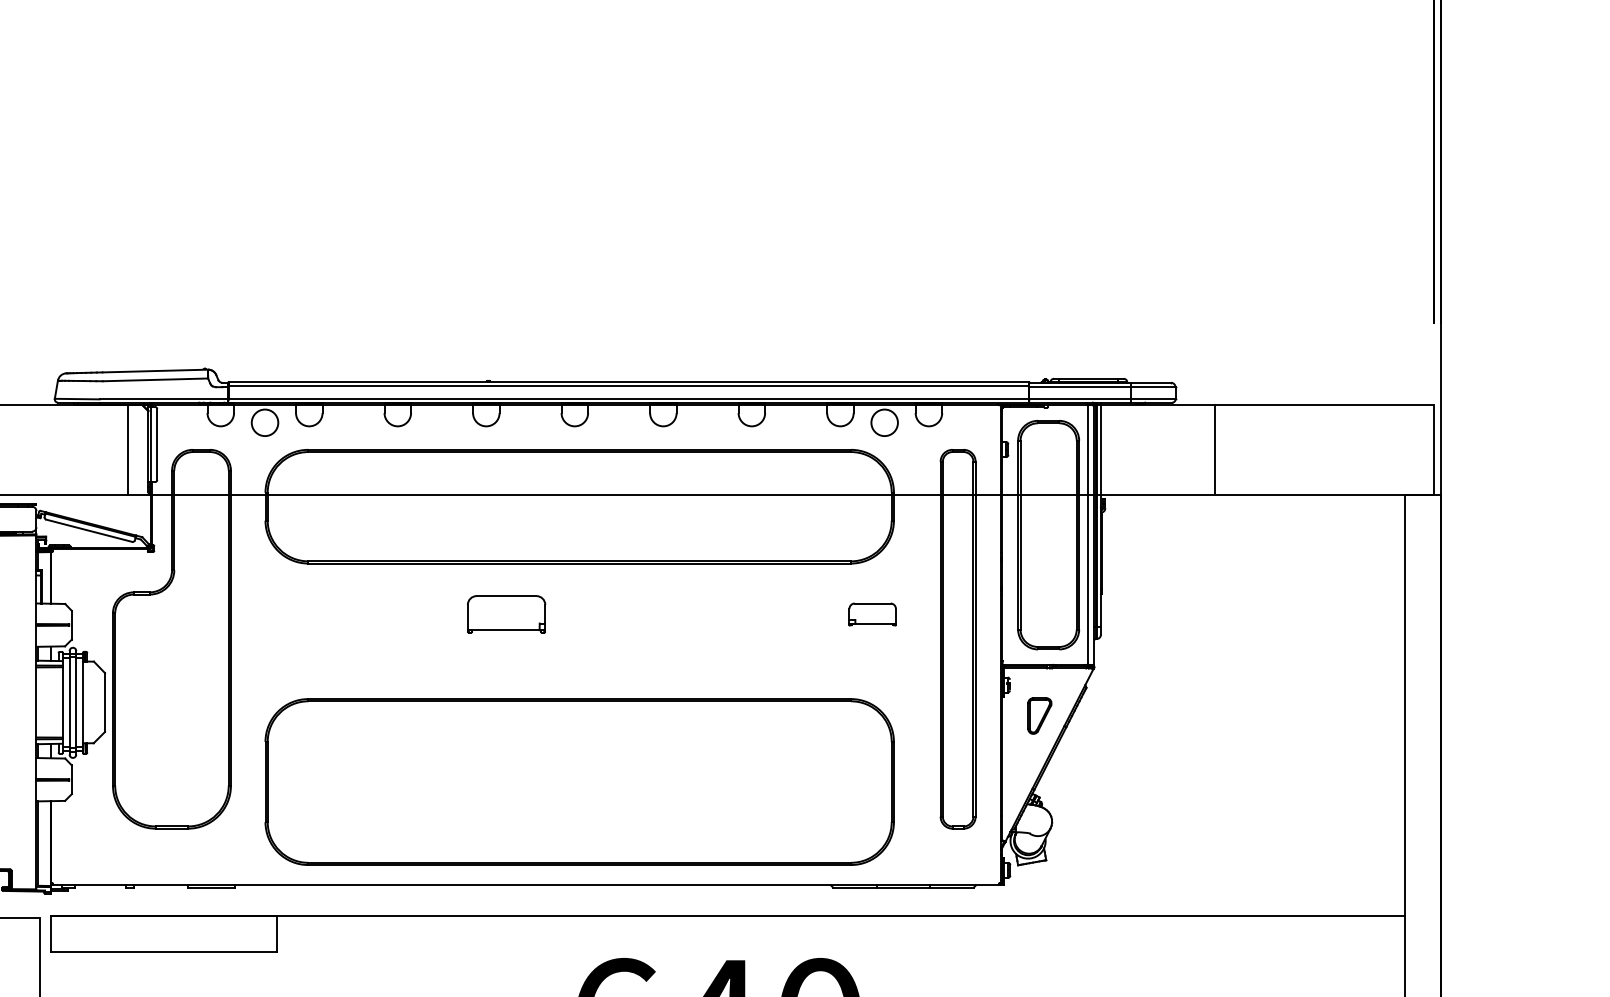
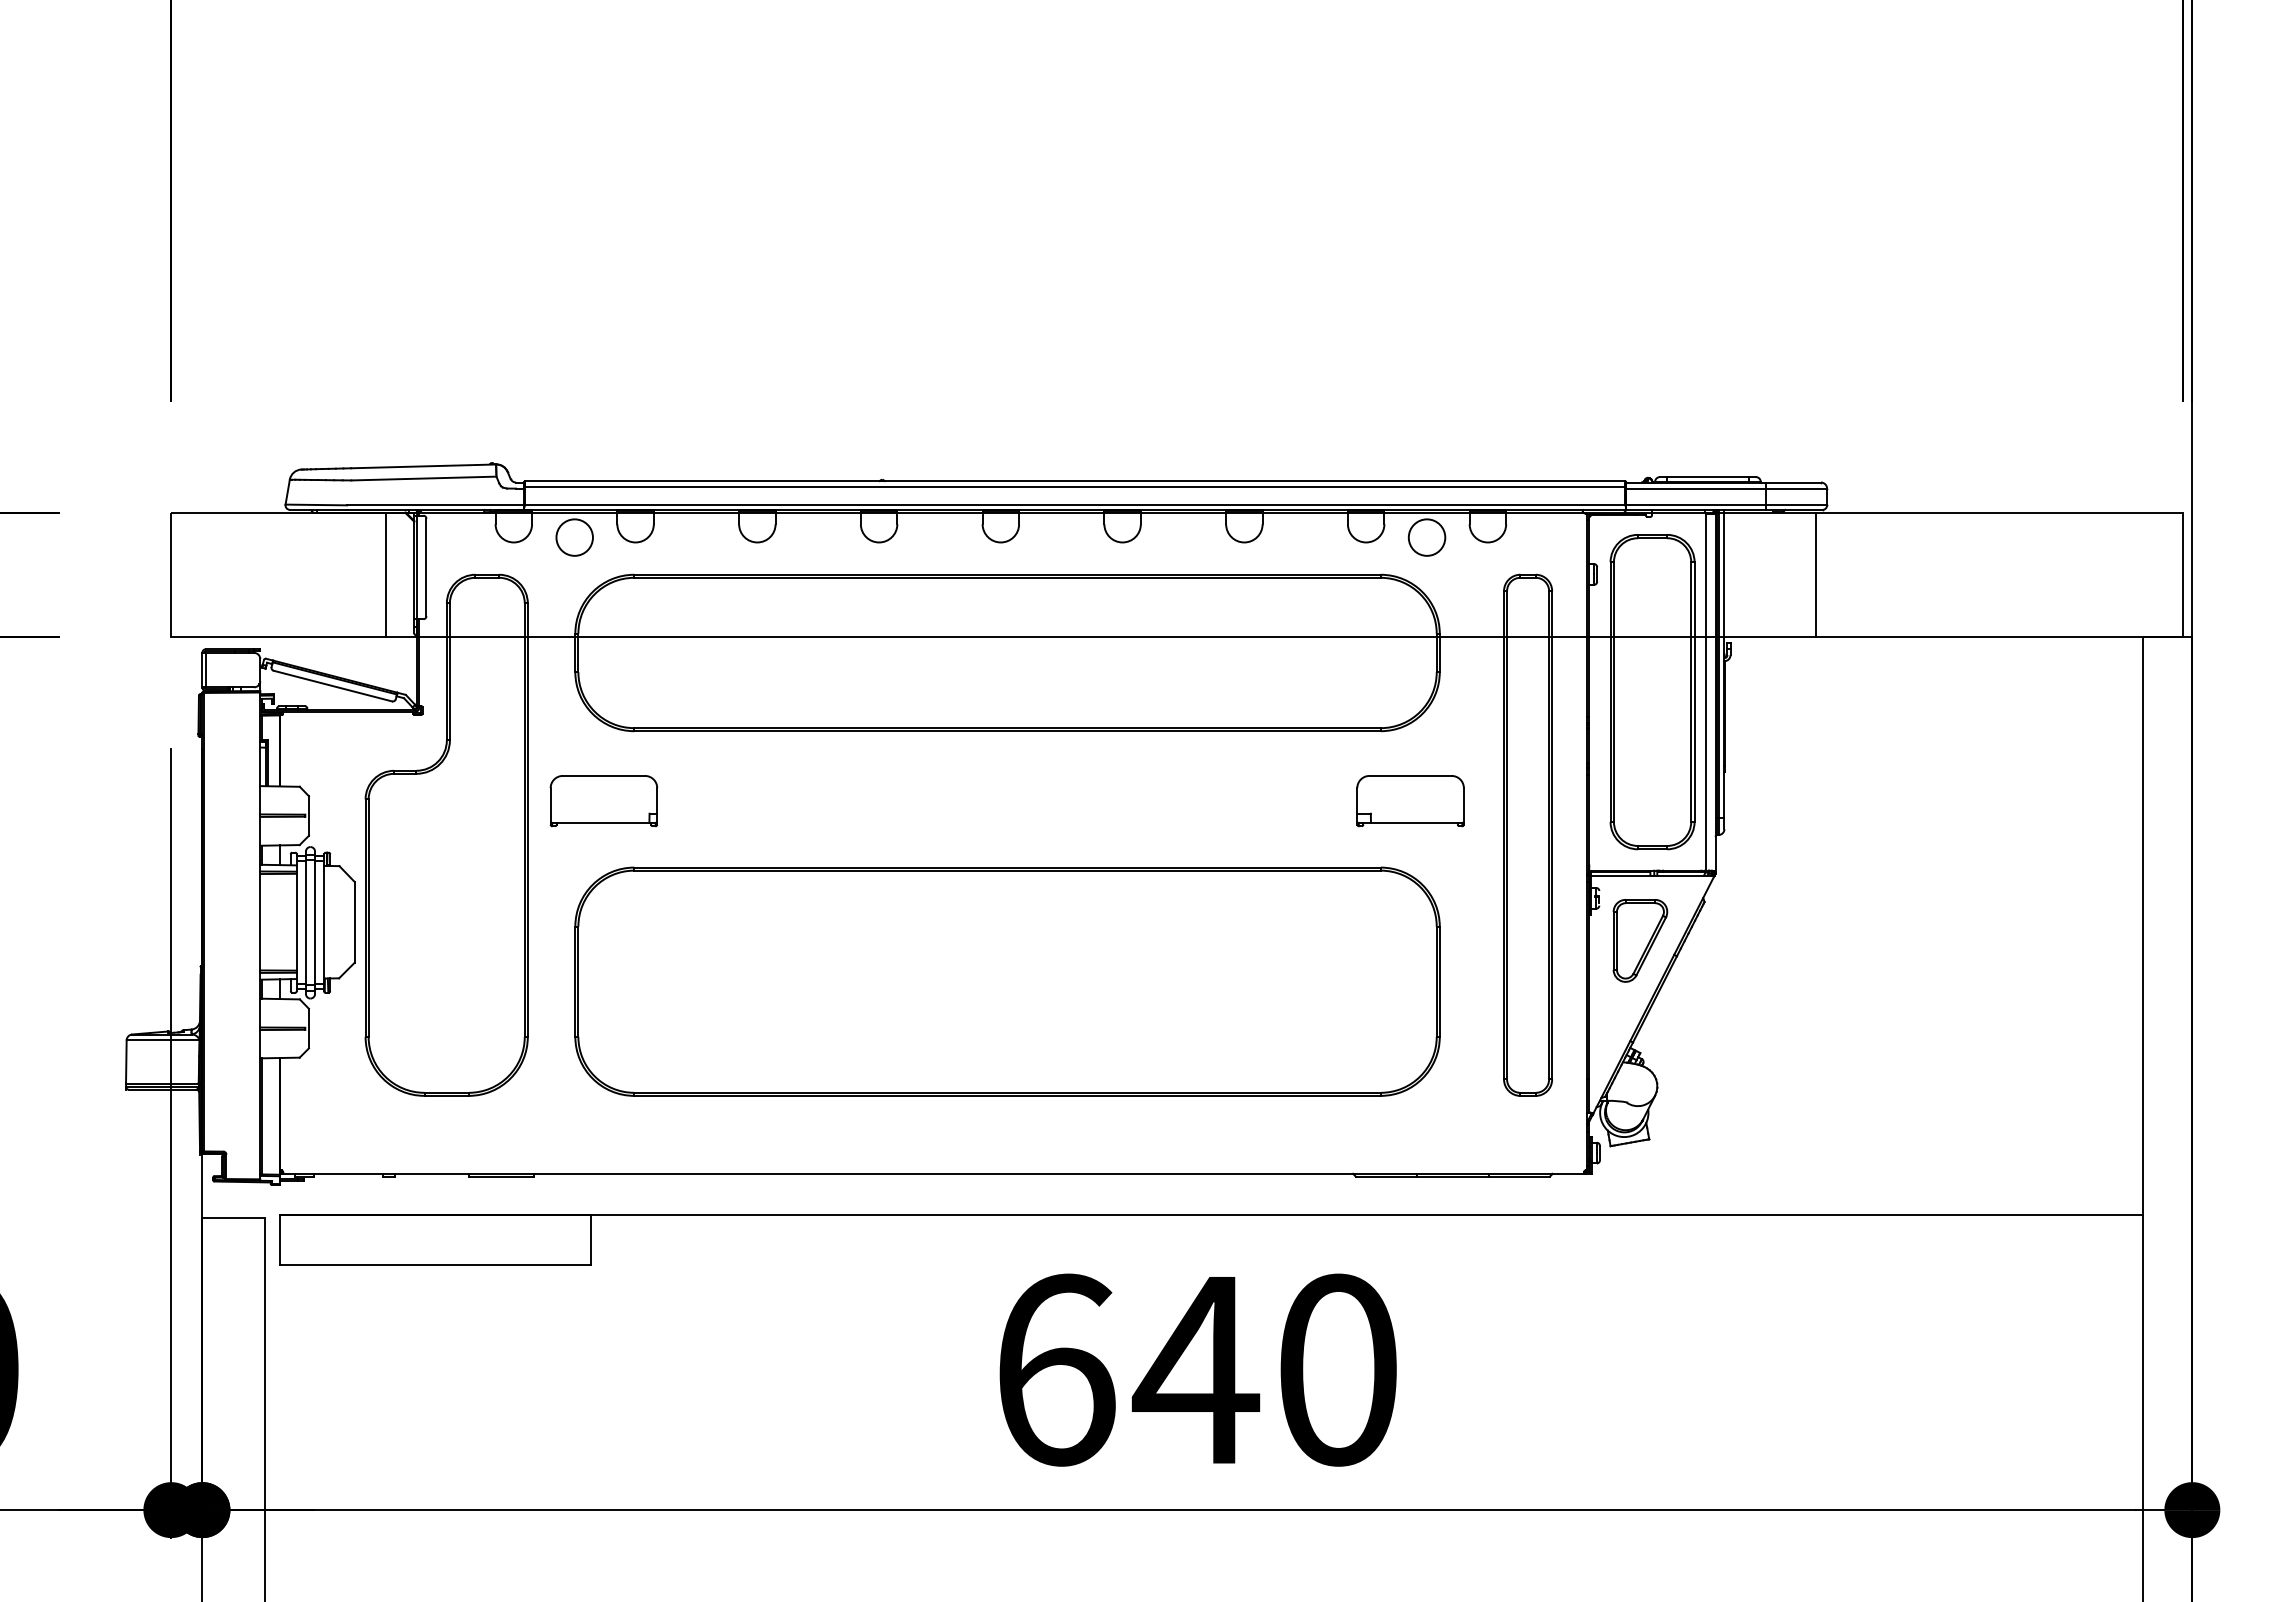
line: (1215, 449) -> (1816, 574), moved
part: (506, 614) -> (603, 801), moved
part: (872, 614) -> (1410, 801), size x1.67
part: (1039, 715) -> (1640, 940), size x1.67
part: (579, 781) -> (1007, 981), moved

